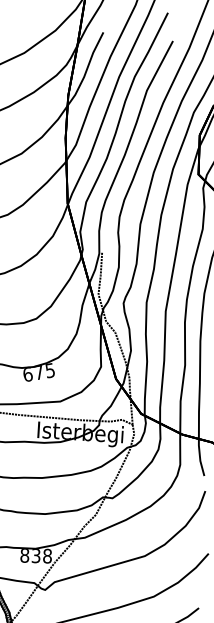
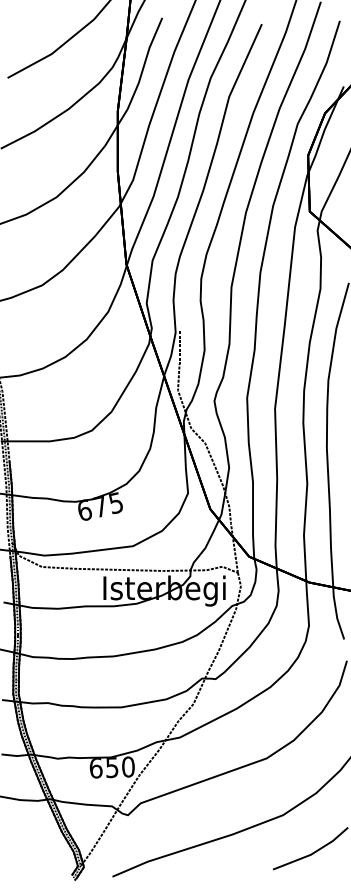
text: (35, 555) -> (111, 767), 838 -> 650

